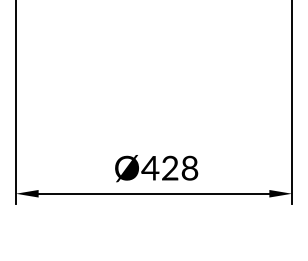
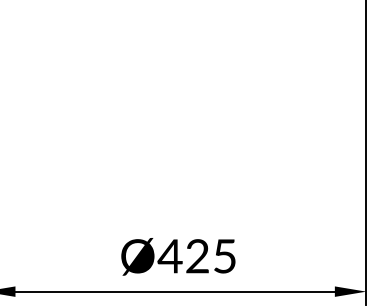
text: (189, 167) -> (224, 255), Ø428 -> Ø425

